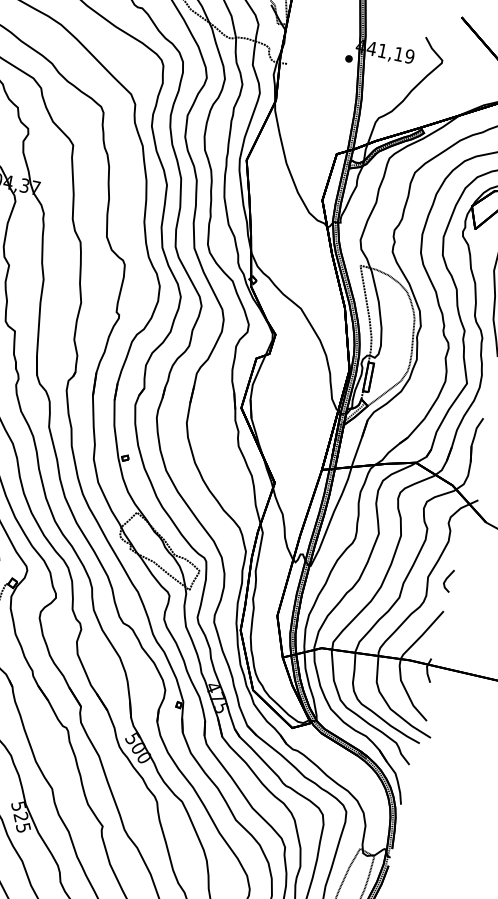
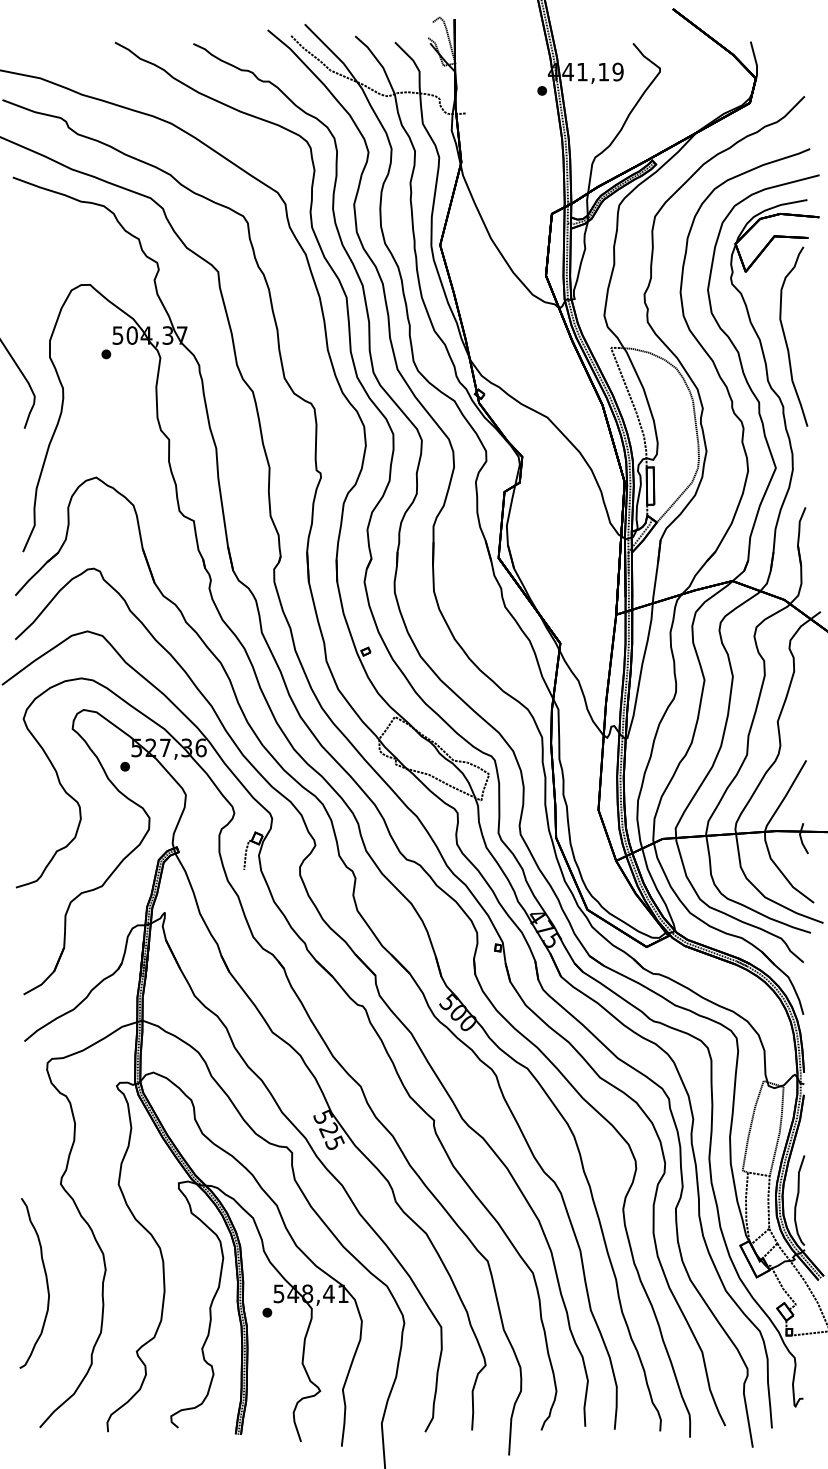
line: (447, 579) -> (802, 719), removed

